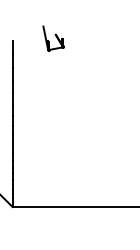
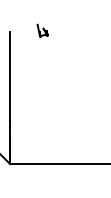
part: (53, 38) -> (42, 30), size x0.6

